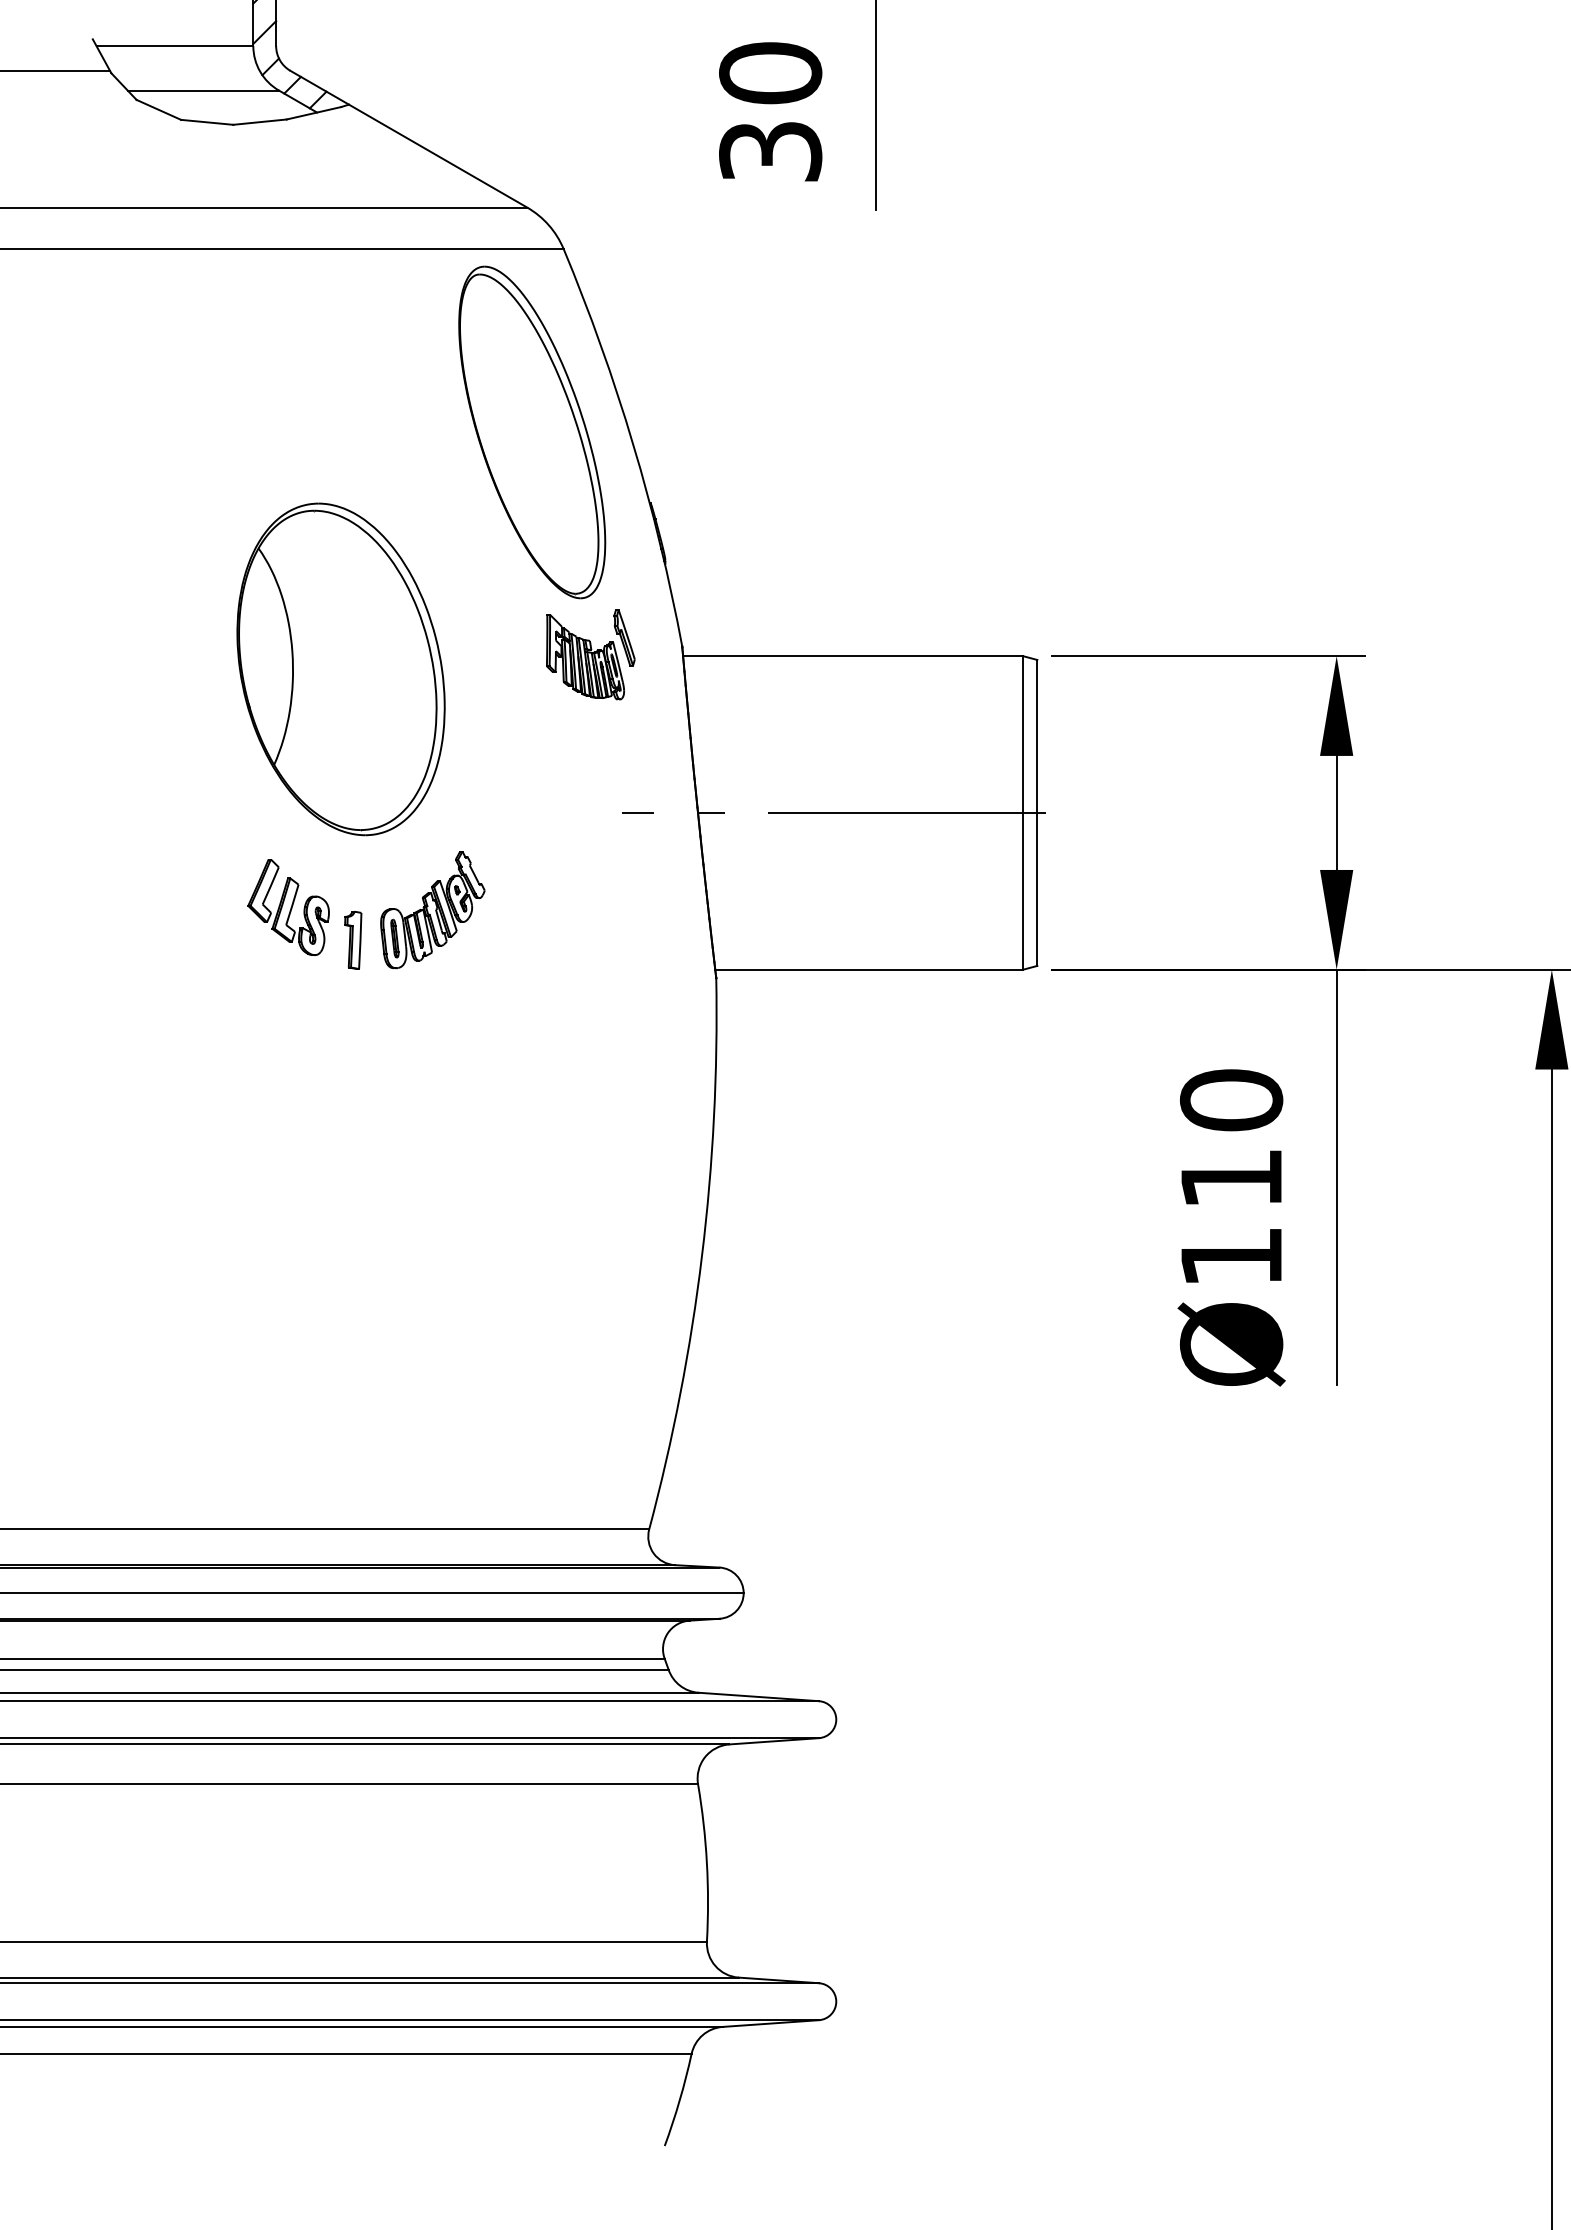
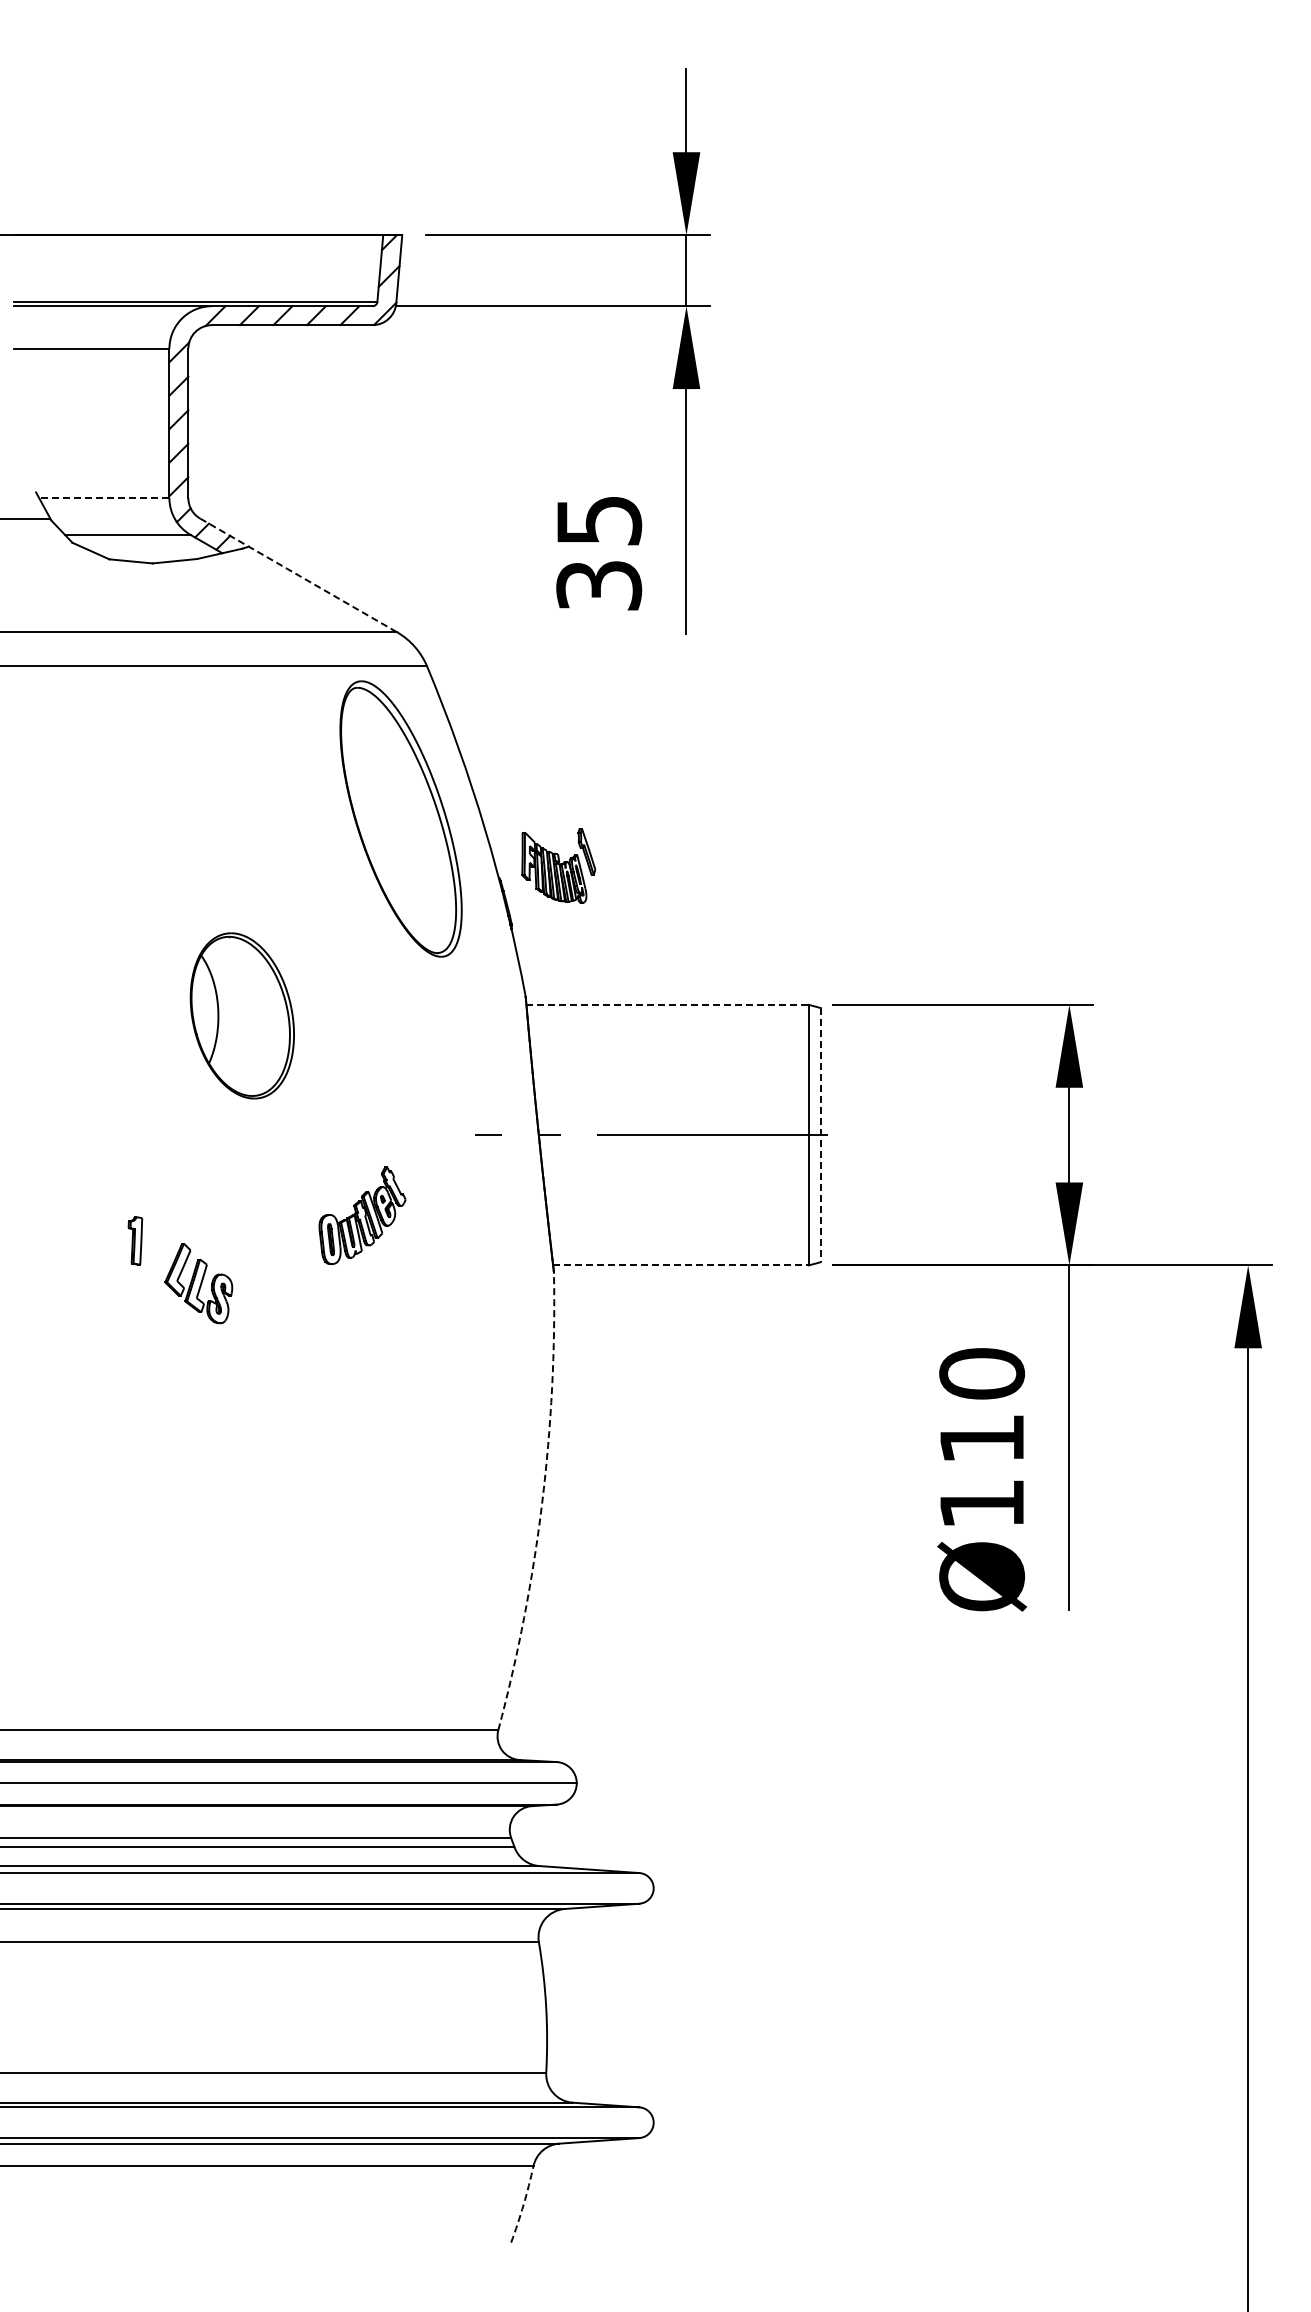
line: (174, 46) -> (103, 498), solid -> dashed
text: (771, 73) -> (599, 520), 30 -> 35
line: (408, 139) -> (298, 575), solid -> dashed
part: (590, 654) -> (558, 865), moved
line: (854, 655) -> (668, 1004), solid -> dashed
part: (341, 668) -> (242, 1015), size x0.6
line: (1037, 813) -> (820, 1135), solid -> dashed
part: (288, 907) -> (198, 1283), moved
part: (432, 909) -> (362, 1215), moved
part: (353, 939) -> (135, 1240), moved
line: (869, 969) -> (681, 1265), solid -> dashed
arc: (702, 1256) -> (542, 1503), solid -> dashed
arc: (679, 2100) -> (523, 2204), solid -> dashed

